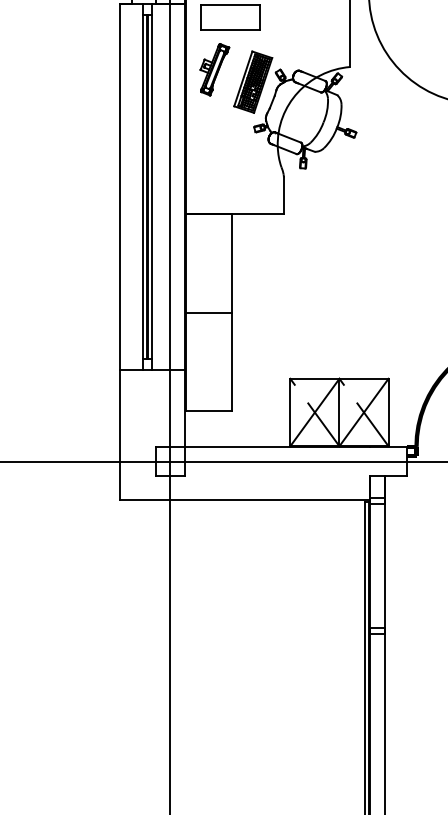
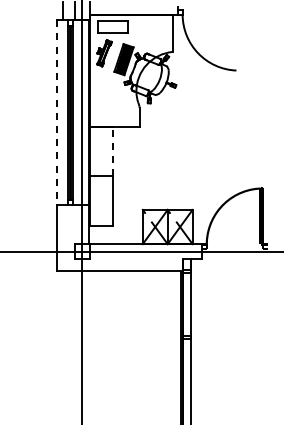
line: (120, 186) -> (56, 112), solid -> dashed
line: (232, 263) -> (113, 151), solid -> dashed

